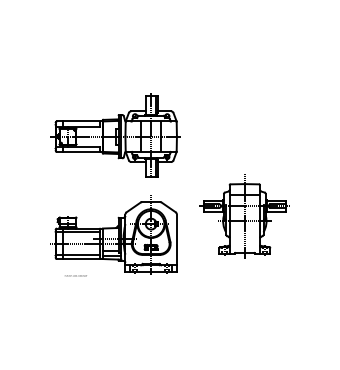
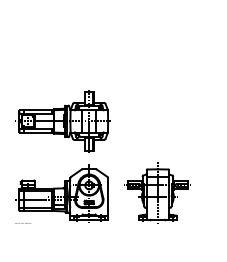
part: (244, 216) -> (157, 193), moved
text: (75, 275) -> (22, 223), moved

